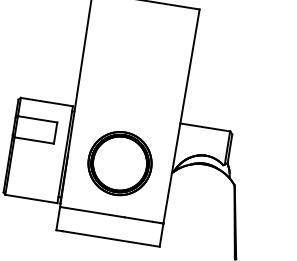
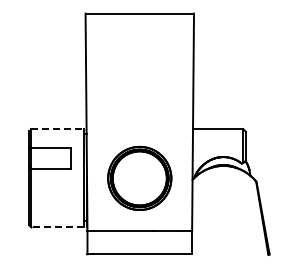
line: (47, 102) -> (58, 129), solid -> dashed
line: (31, 199) -> (57, 227), solid -> dashed

